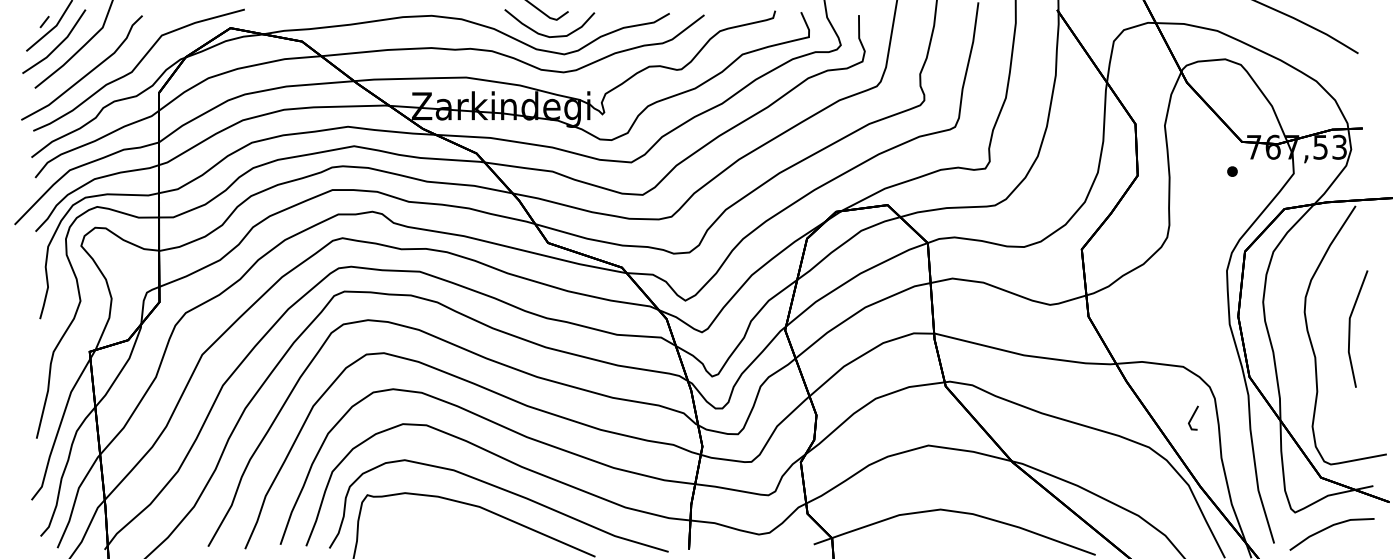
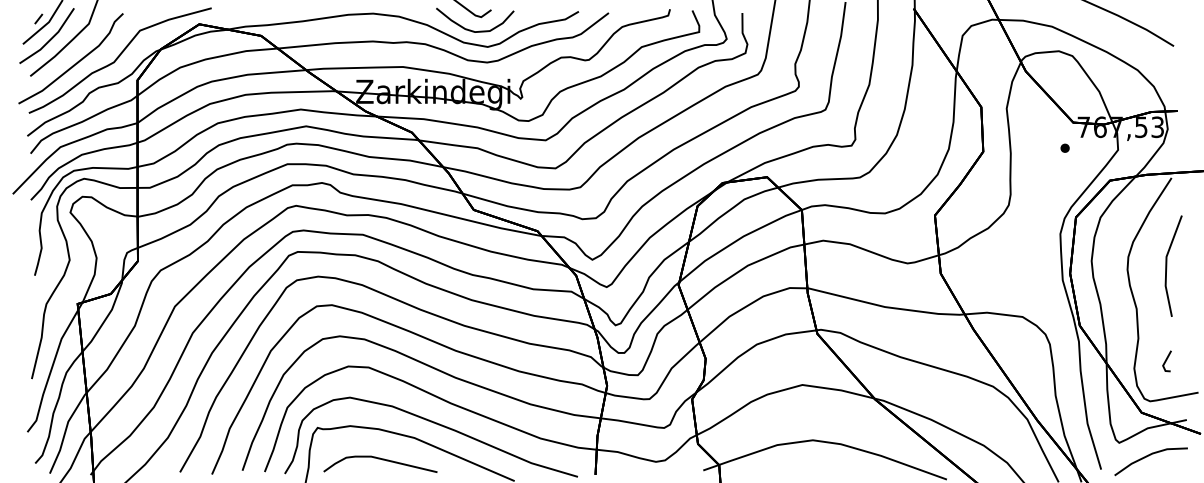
line: (1350, 328) -> (1167, 265), moved
line: (1193, 417) -> (1167, 360), moved
curve: (441, 532) -> (381, 460), added

